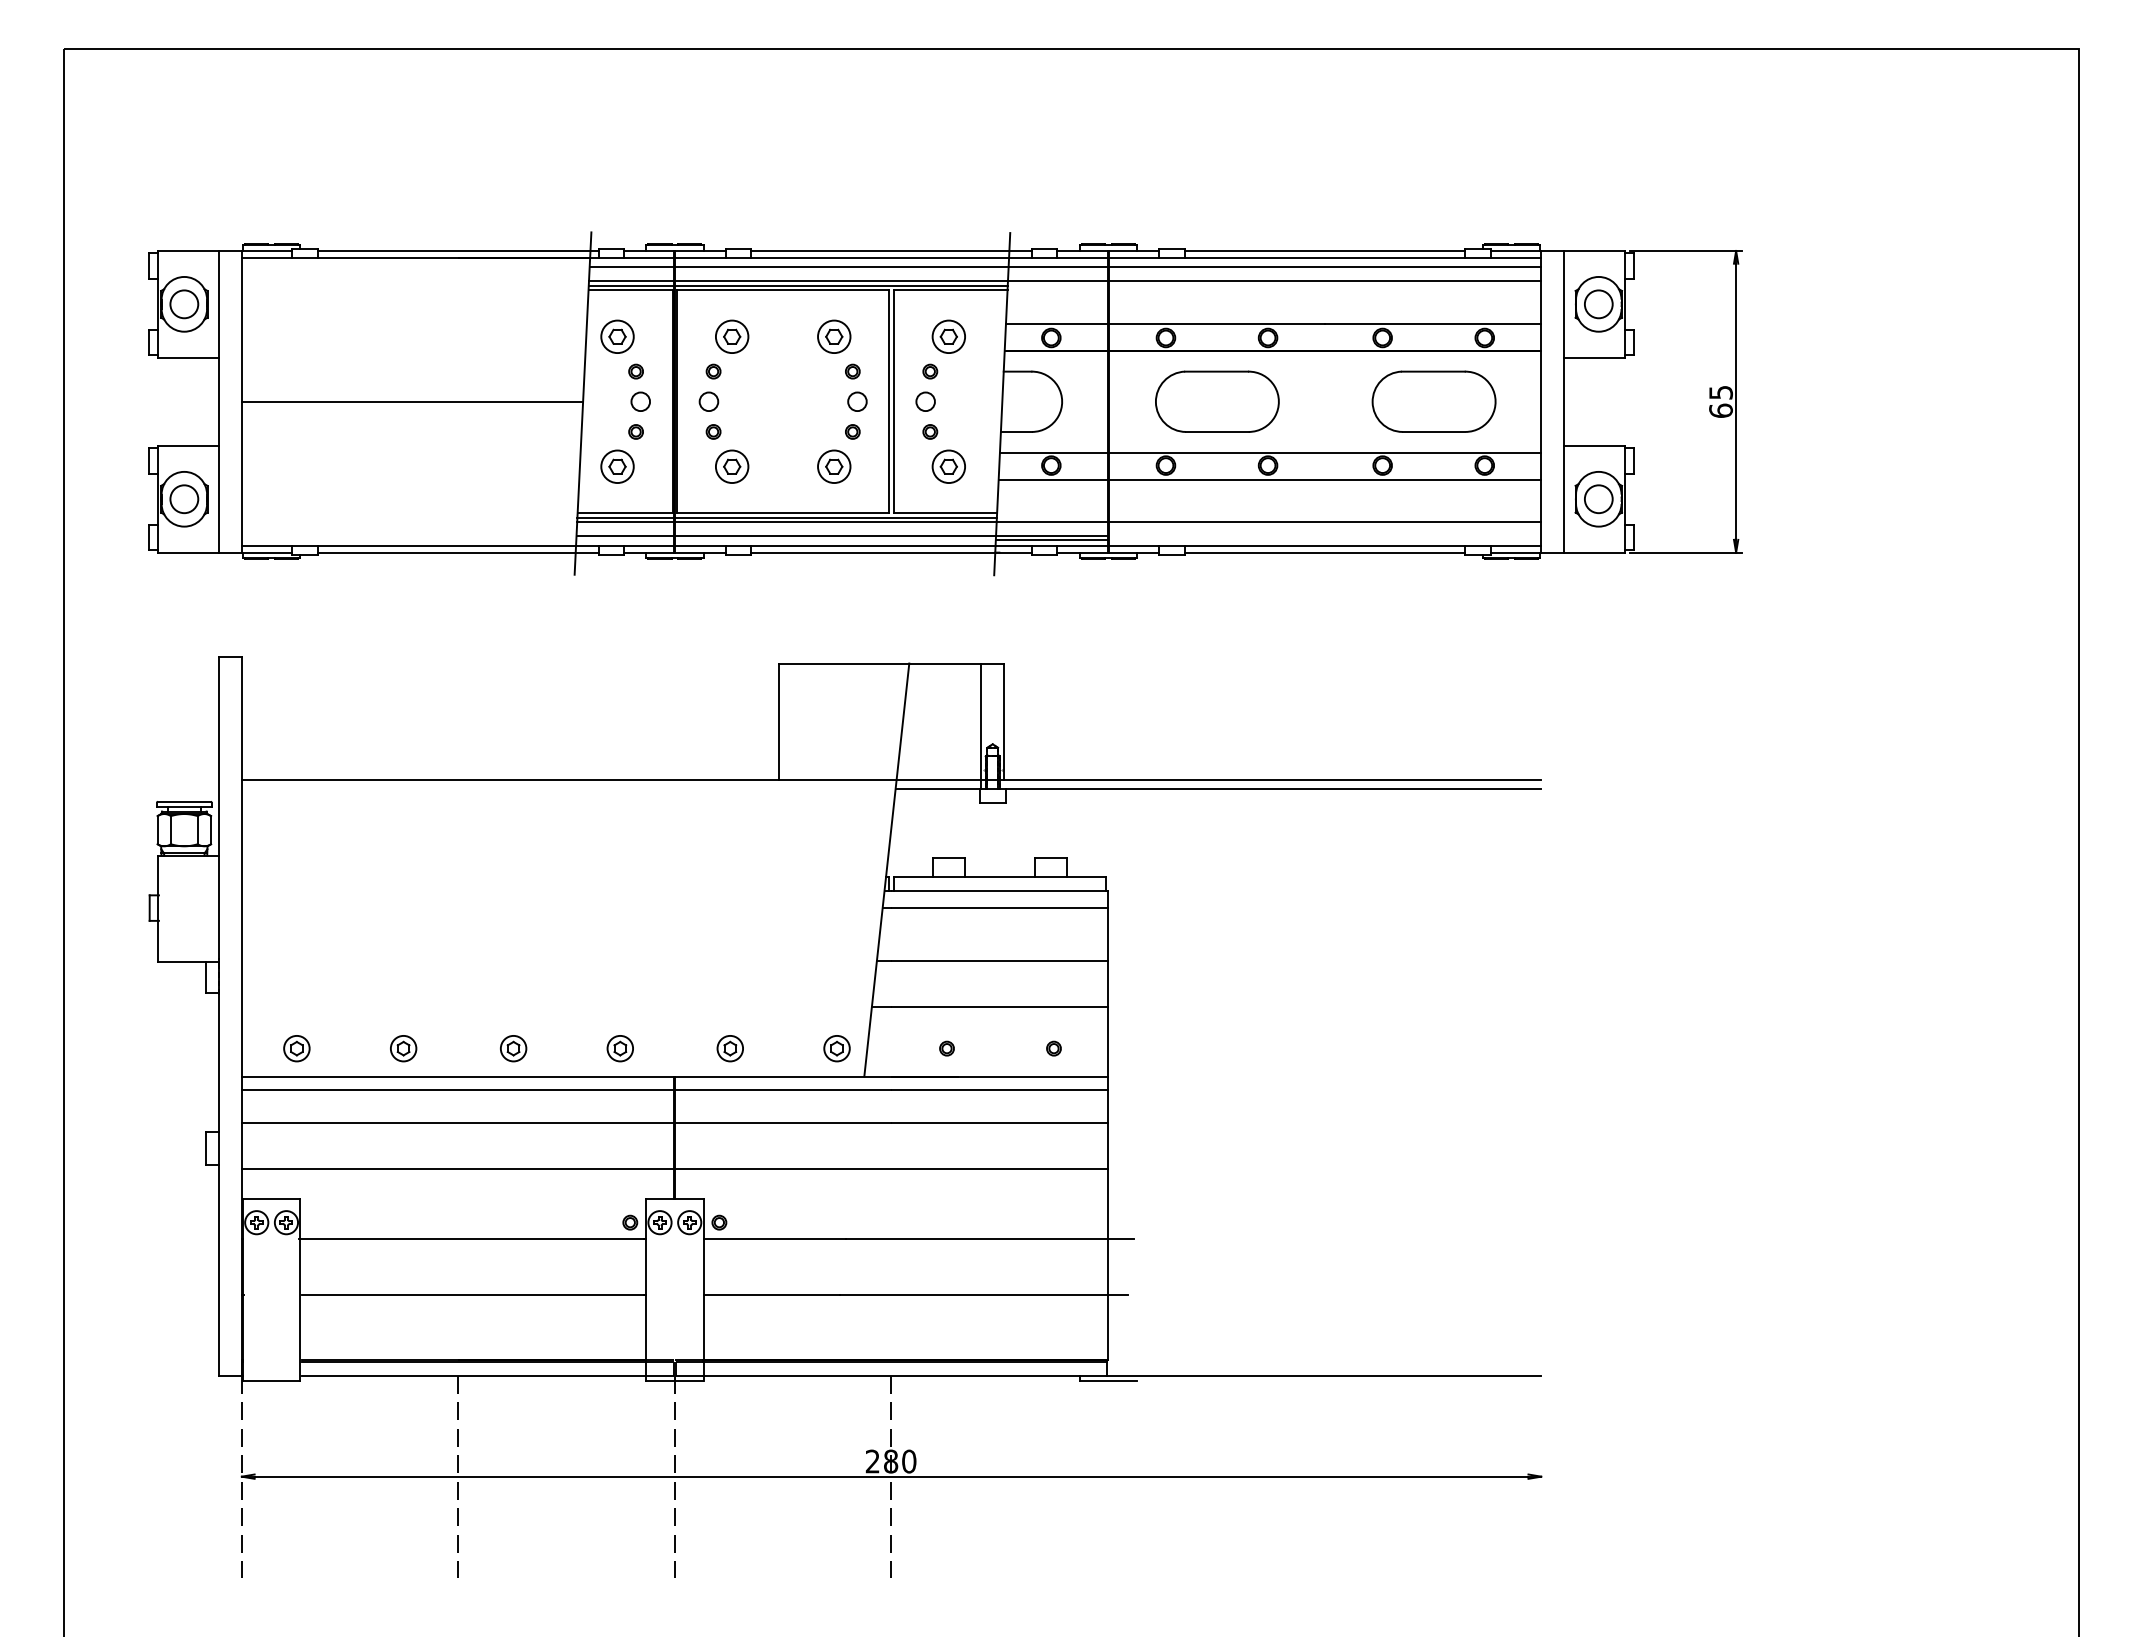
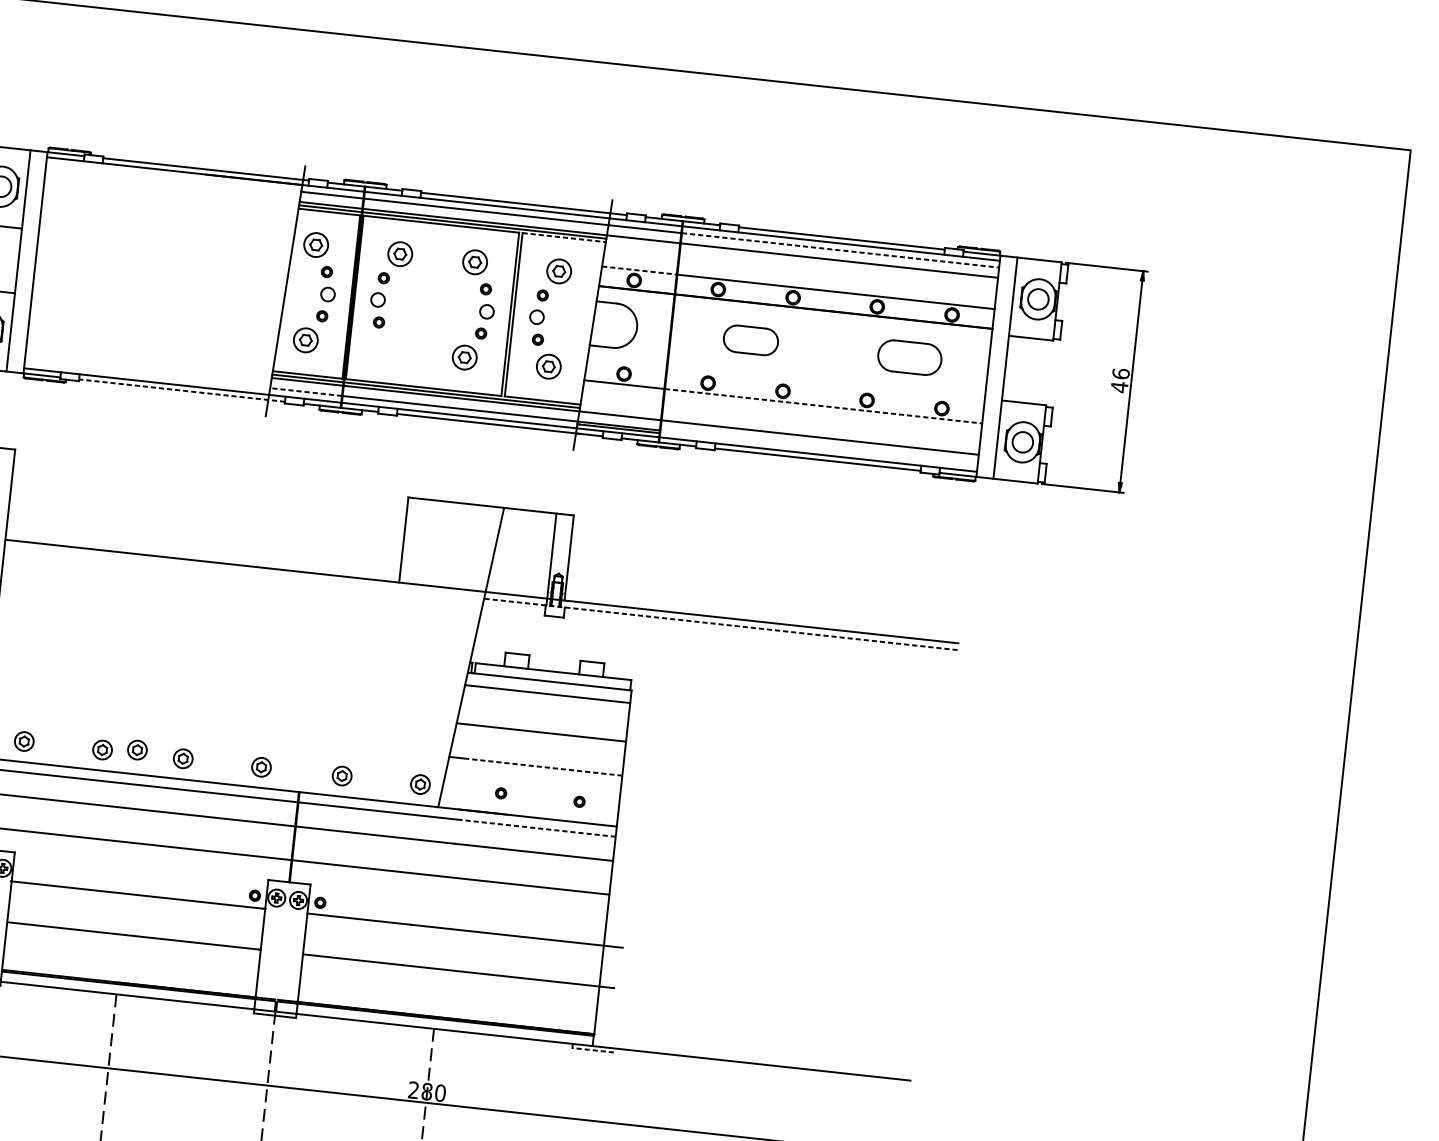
line: (1325, 267) -> (840, 250), solid -> dashed
line: (950, 290) -> (564, 237), solid -> dashed
line: (1056, 323) -> (639, 270), solid -> dashed
line: (412, 401) -> (160, 276), removed
part: (1217, 401) -> (751, 340), size x0.6
part: (1433, 401) -> (909, 357), size x0.7
text: (1720, 401) -> (1119, 380), 65 -> 46
line: (1270, 452) -> (785, 381), removed
part: (732, 466) -> (390, 349), removed
line: (1325, 479) -> (824, 406), solid -> dashed
line: (625, 536) -> (306, 392), solid -> dashed
line: (457, 552) -> (181, 390), solid -> dashed
line: (1218, 788) -> (720, 624), solid -> dashed
line: (999, 1007) -> (542, 767), solid -> dashed
part: (450, 1043) -> (137, 750), added
line: (999, 1090) -> (536, 828), solid -> dashed
line: (1108, 1381) -> (593, 1050), solid -> dashed

